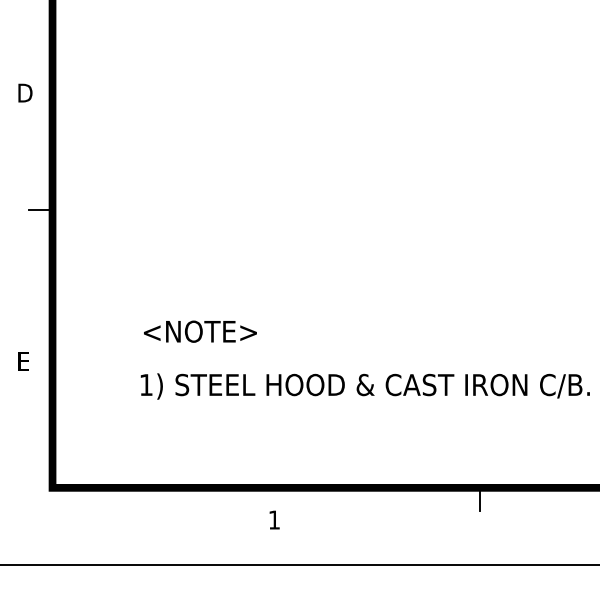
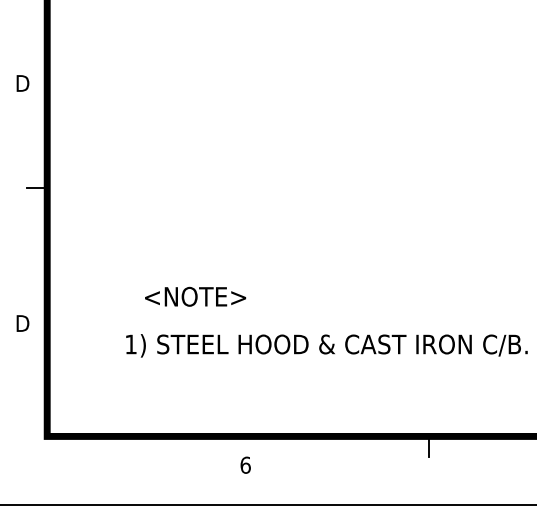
text: (200, 331) -> (195, 296), moved
text: (25, 361) -> (23, 323), E -> D
text: (274, 519) -> (245, 464), 1 -> 6

